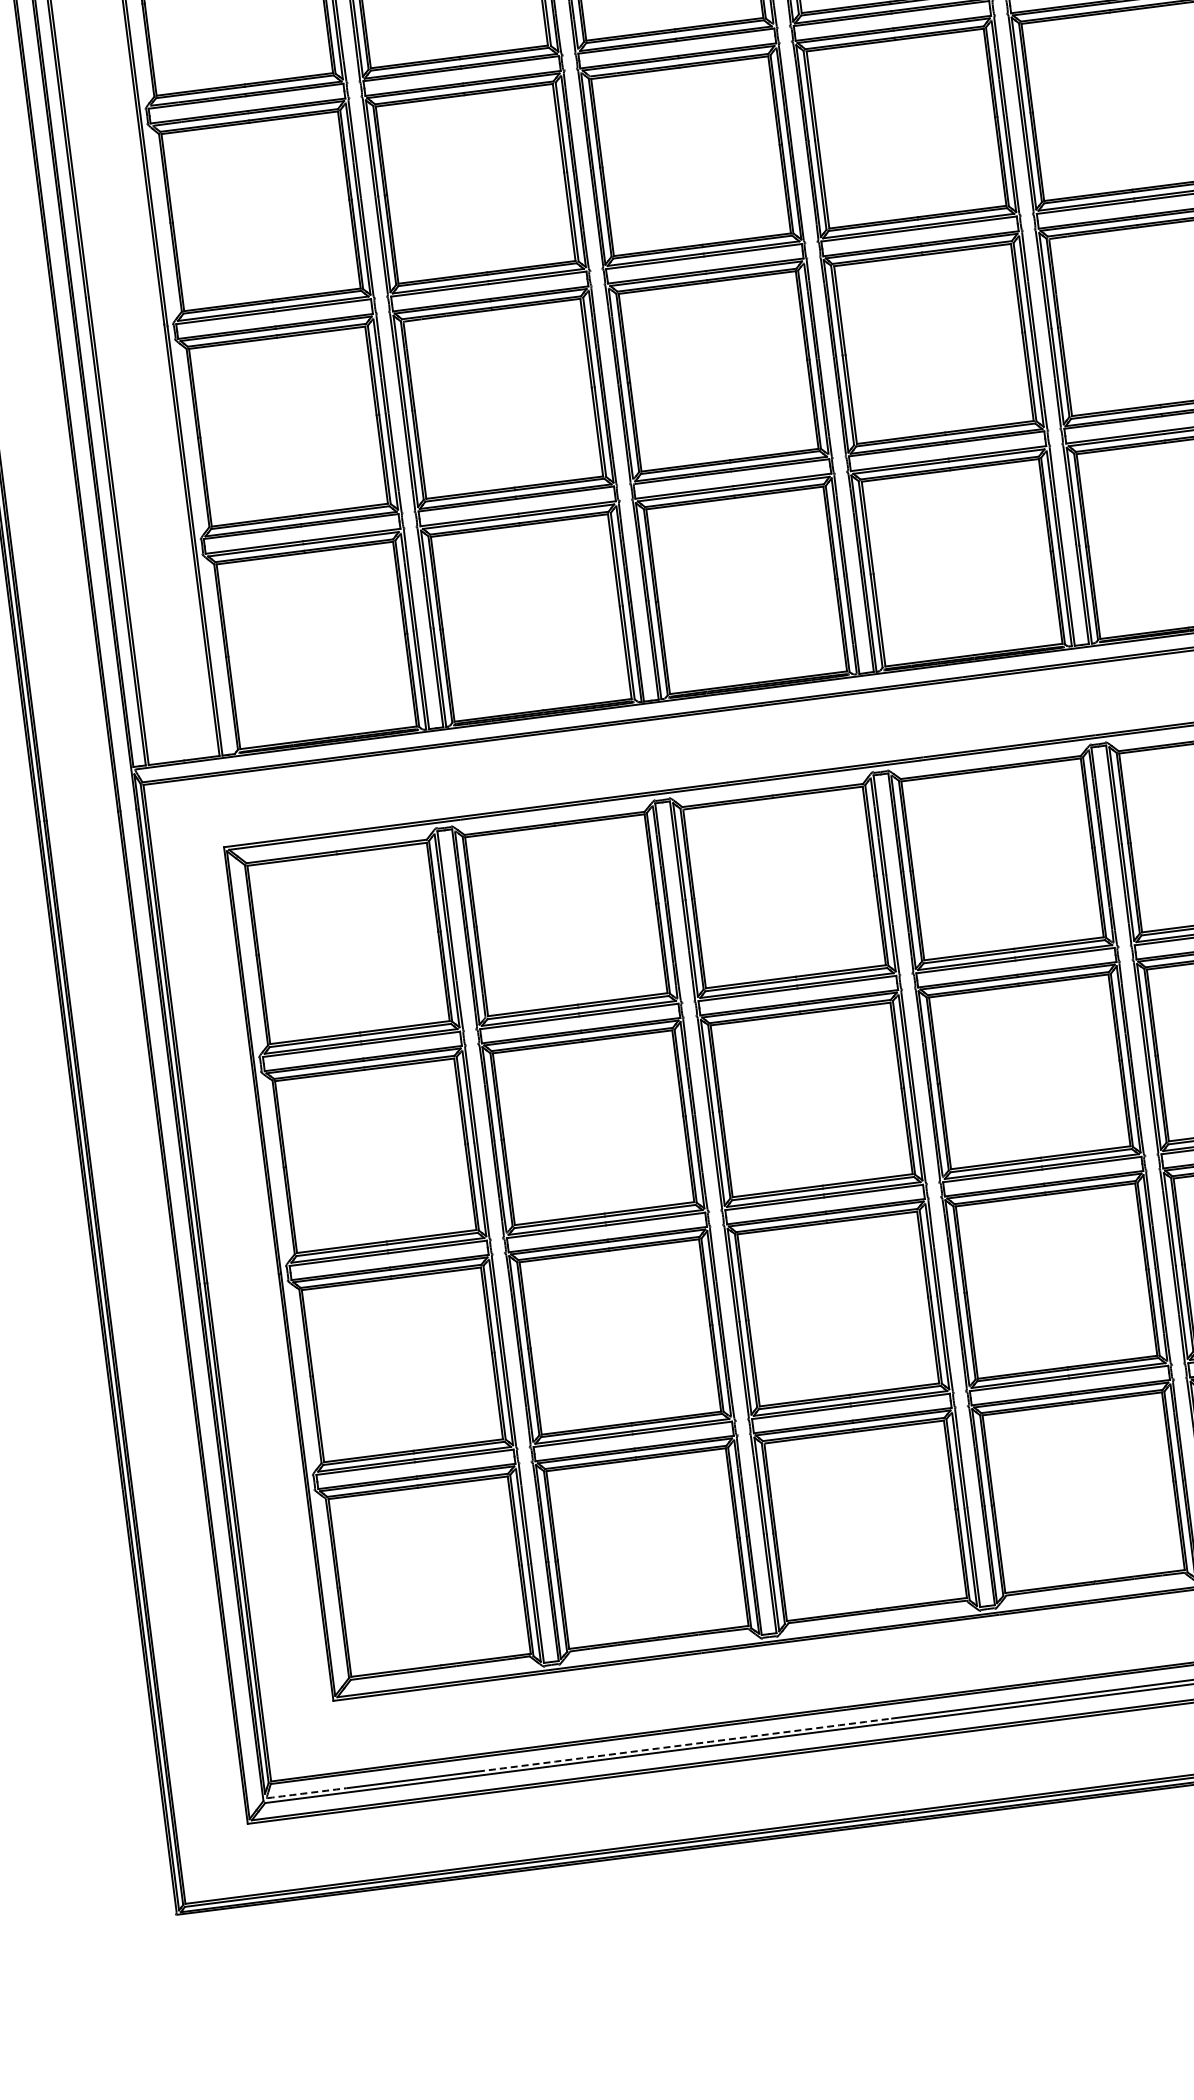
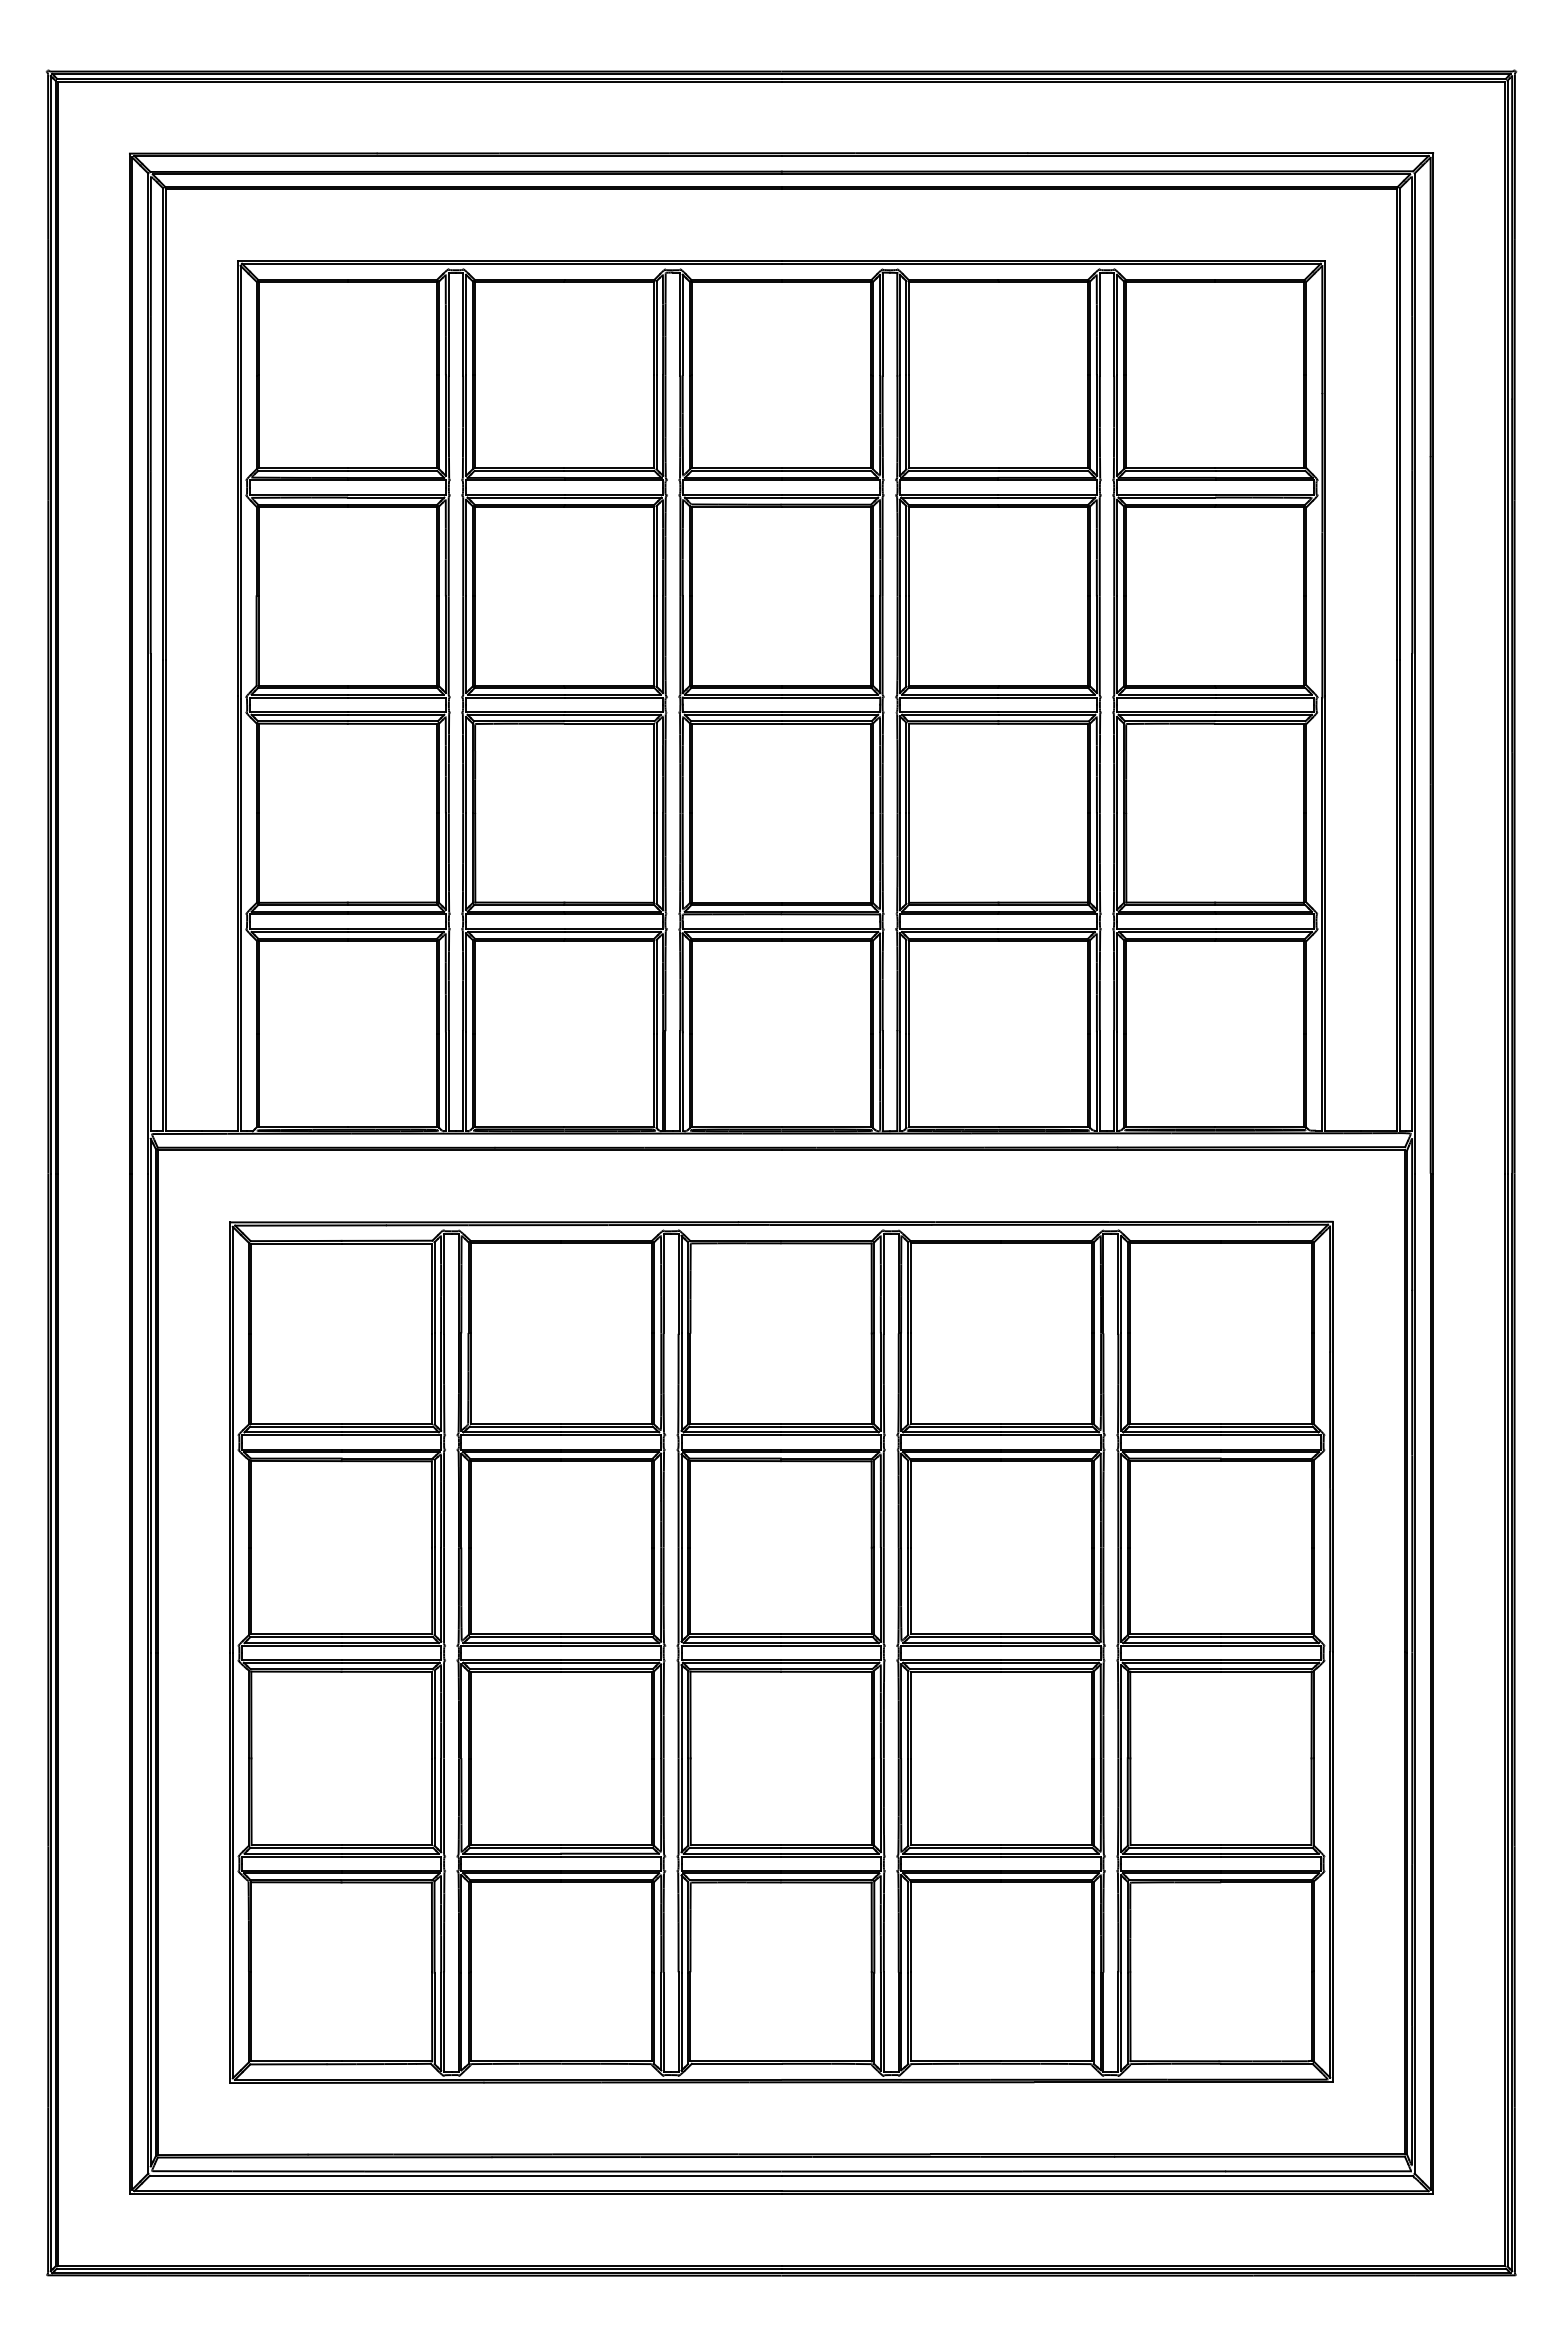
arc: (684, 1745) -> (573, 2171), dashed -> solid
arc: (307, 1793) -> (192, 2171), dashed -> solid

